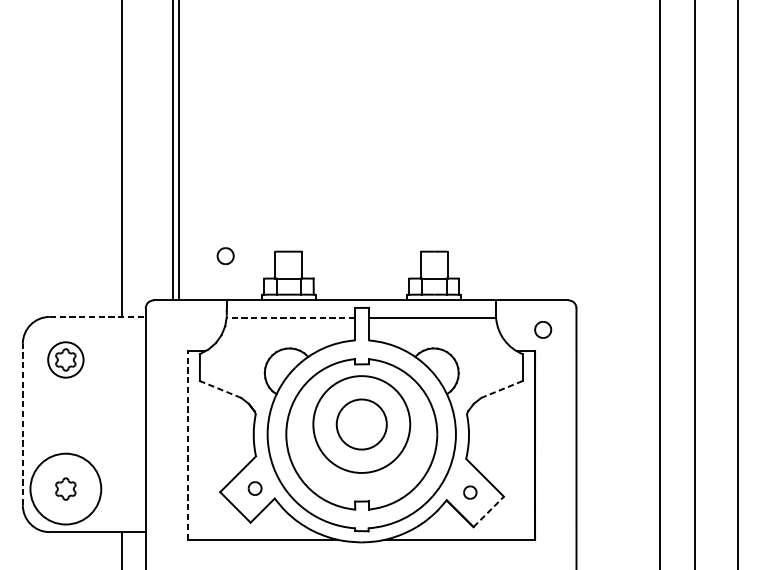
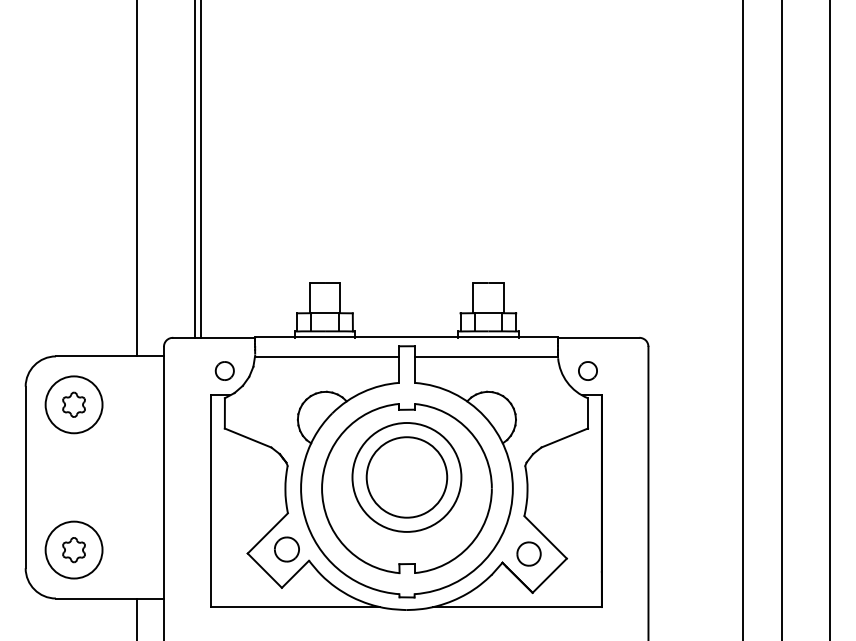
part: (225, 255) -> (224, 370), moved
line: (98, 317) -> (110, 356), dashed -> solid
line: (291, 317) -> (327, 357), dashed -> solid
part: (542, 329) -> (587, 370), moved
circle: (65, 359) -> (73, 404), size x1.43
line: (220, 389) -> (247, 437), dashed -> solid
line: (501, 389) -> (564, 438), dashed -> solid
line: (22, 424) -> (25, 477), dashed -> solid
circle: (361, 424) -> (406, 477), size x1.43
line: (187, 445) -> (210, 501), dashed -> solid
circle: (65, 488) -> (73, 549), size x0.71
part: (254, 488) -> (286, 549), size x1.67
part: (469, 492) -> (528, 553), size x1.67
line: (489, 511) -> (550, 575), dashed -> solid

